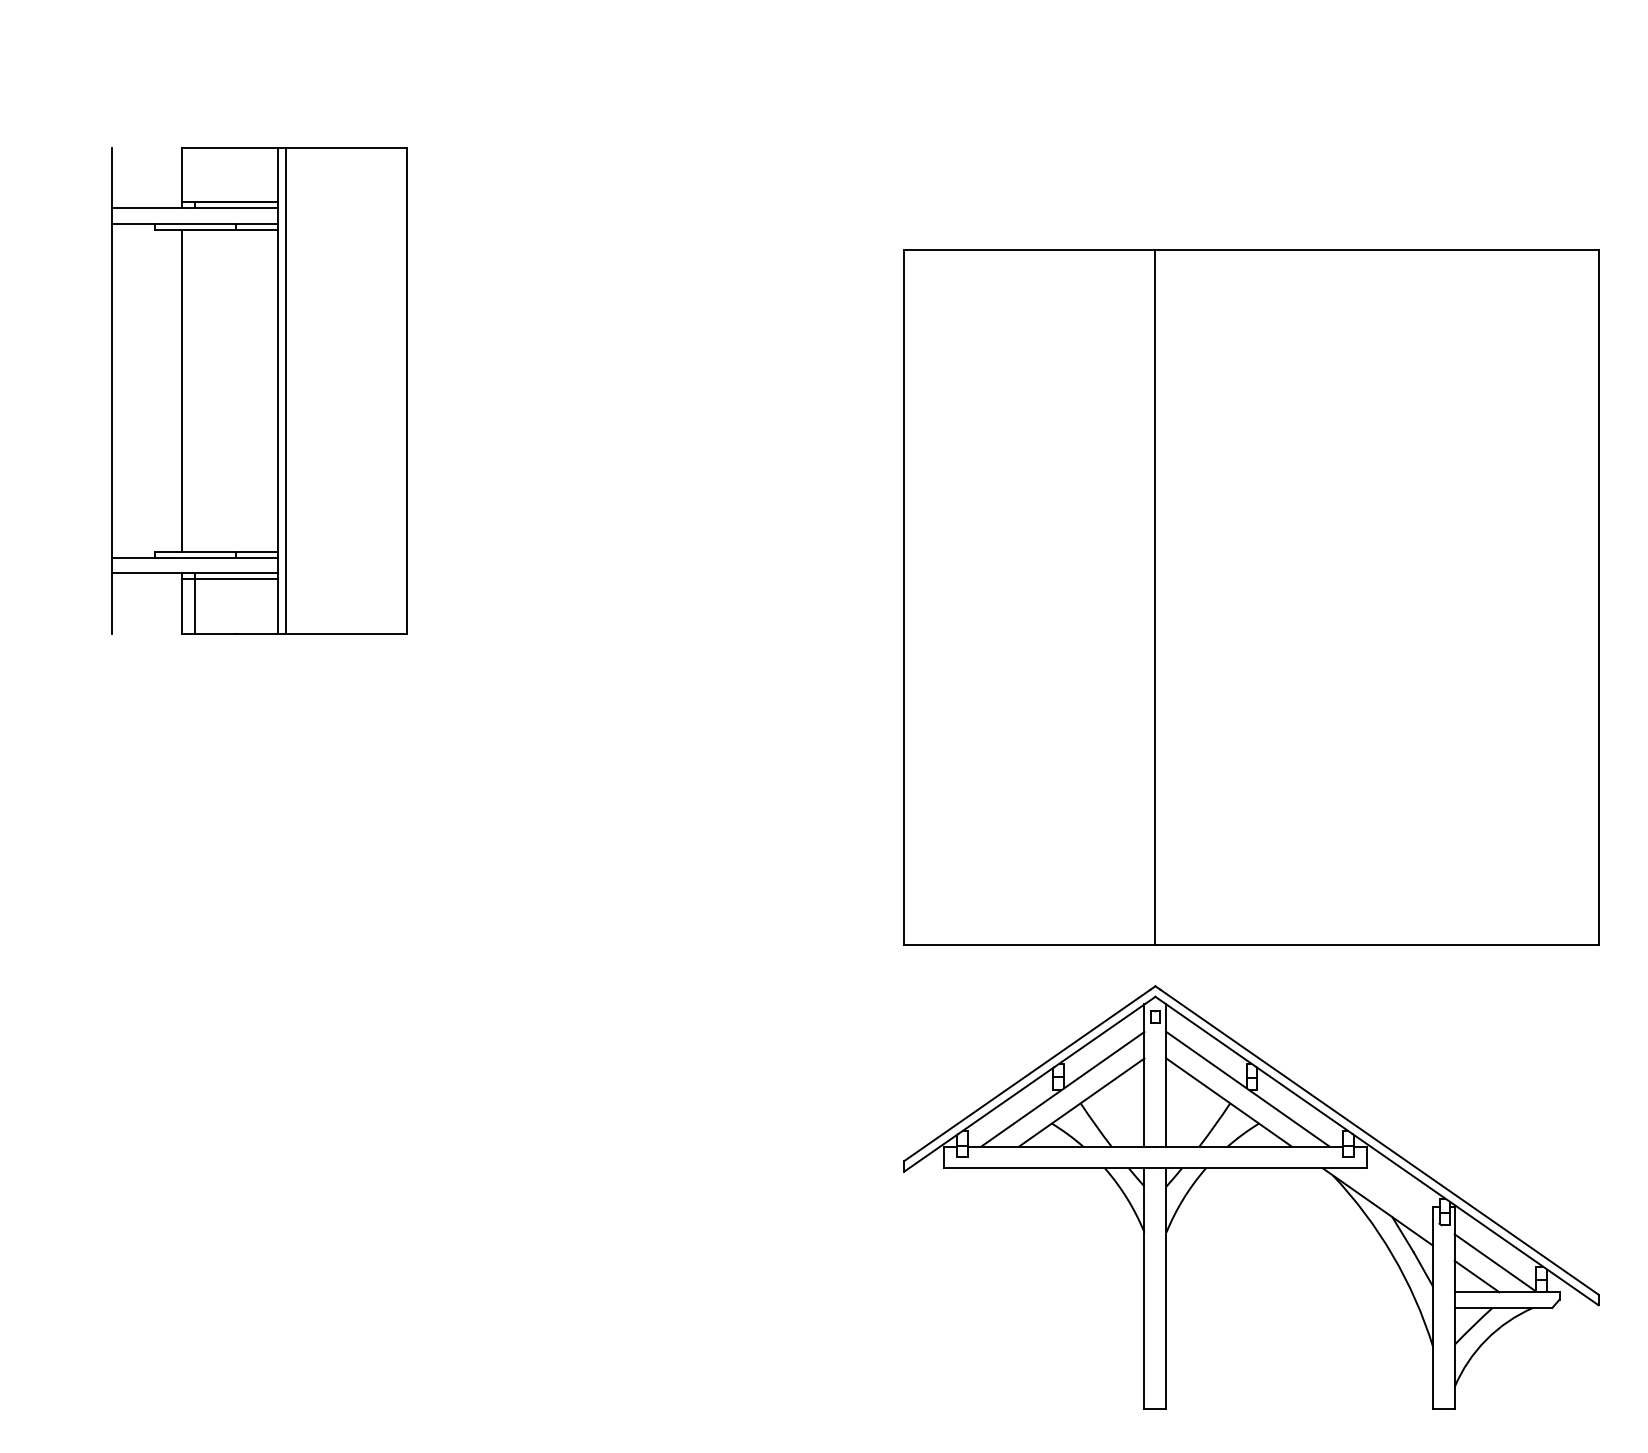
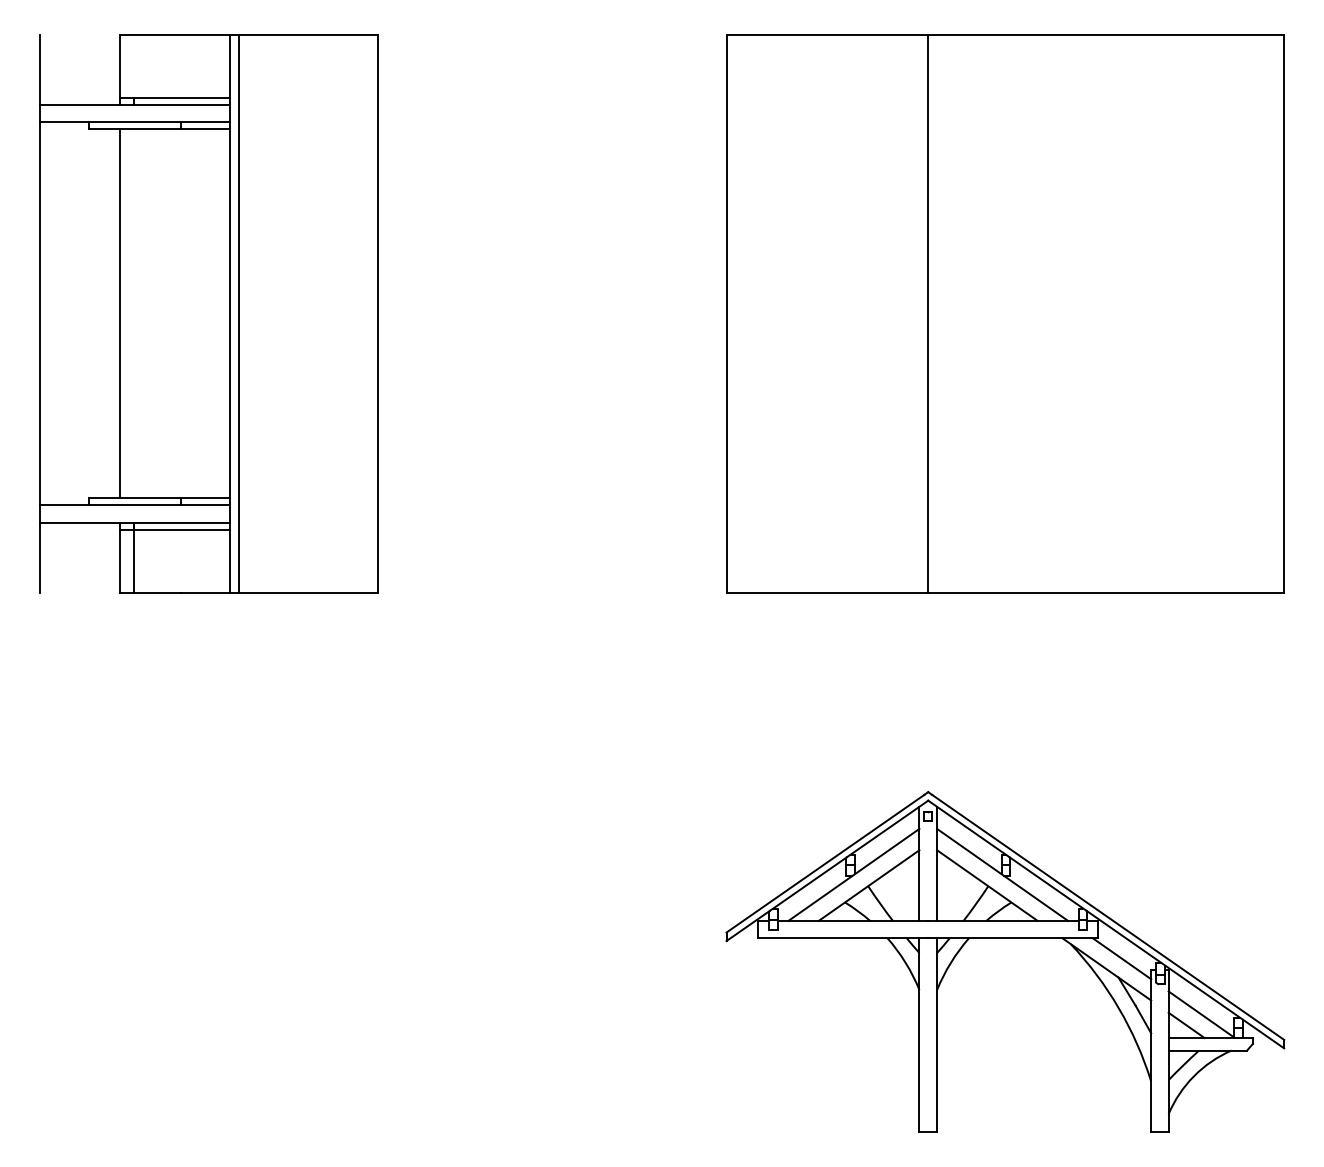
part: (259, 390) -> (208, 313), size x1.43
part: (1251, 597) -> (1005, 313), moved
line: (1396, 1193) -> (1121, 958), added

